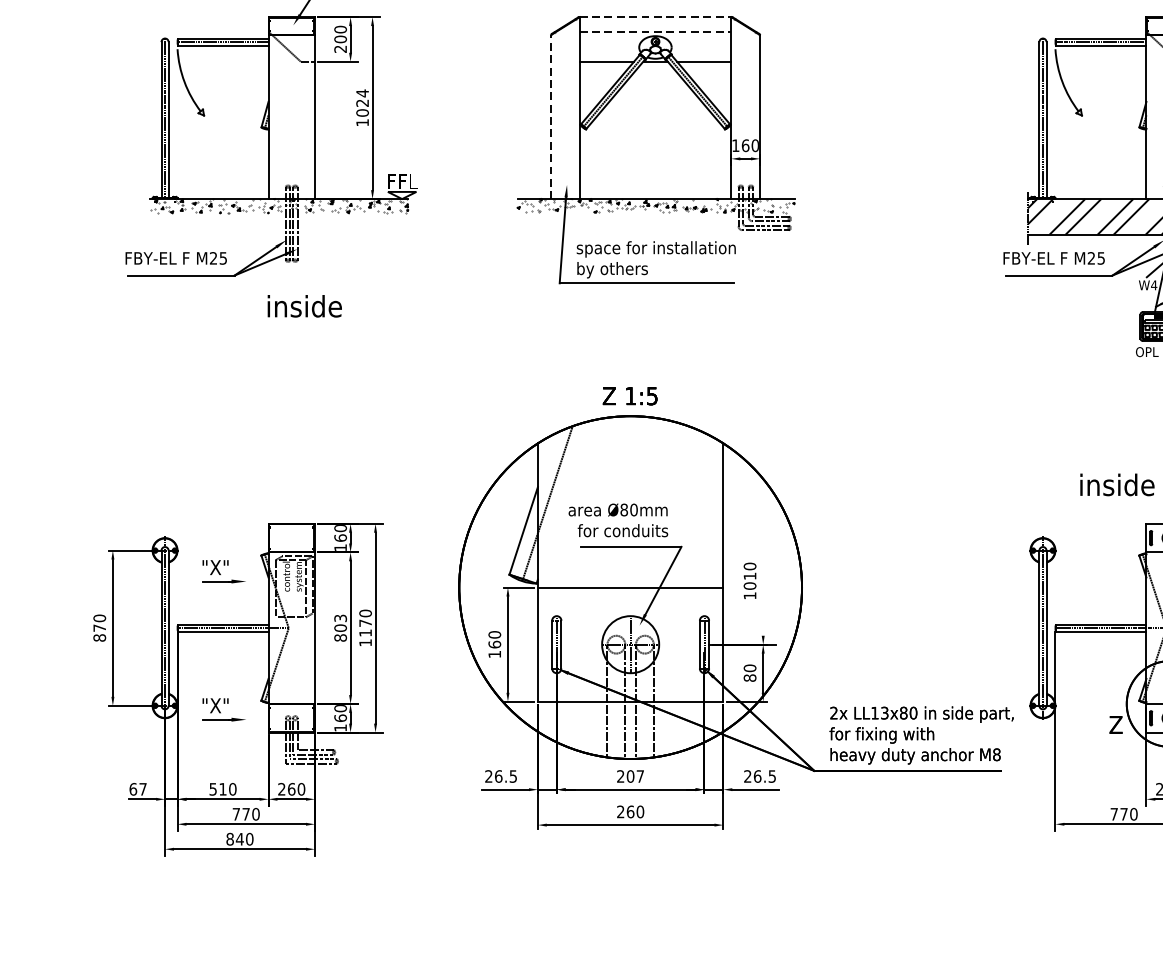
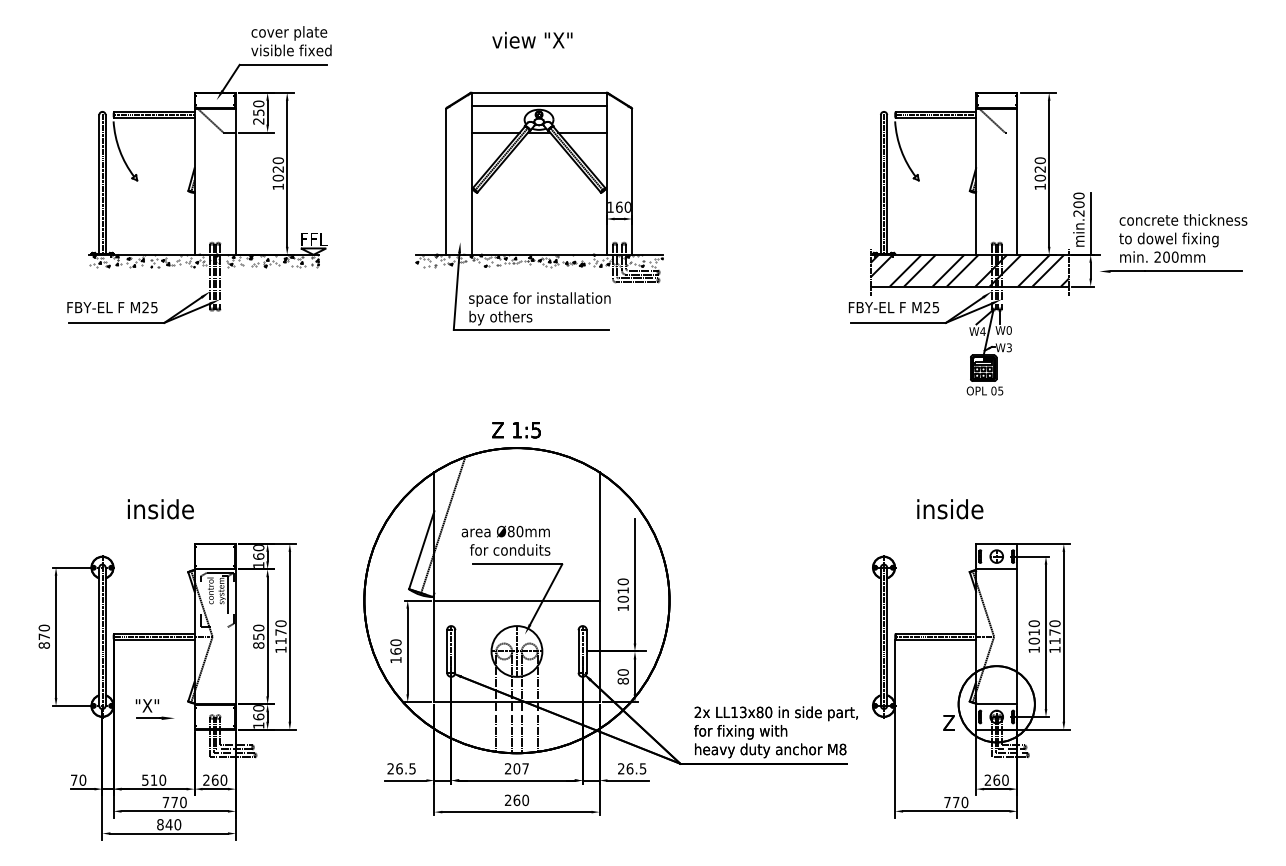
line: (655, 16) -> (539, 92), dashed -> solid
line: (655, 31) -> (539, 105), dashed -> solid
text: (340, 39) -> (258, 112), 200 -> 250
text: (361, 93) -> (277, 160), 1024 -> 1020
line: (551, 116) -> (446, 181), dashed -> solid
text: (304, 306) -> (160, 509), moved
line: (762, 566) -> (634, 581), added
part: (223, 571) -> (154, 586), removed
text: (340, 623) -> (258, 632), 803 -> 850
text: (138, 788) -> (78, 779), 67 -> 70

